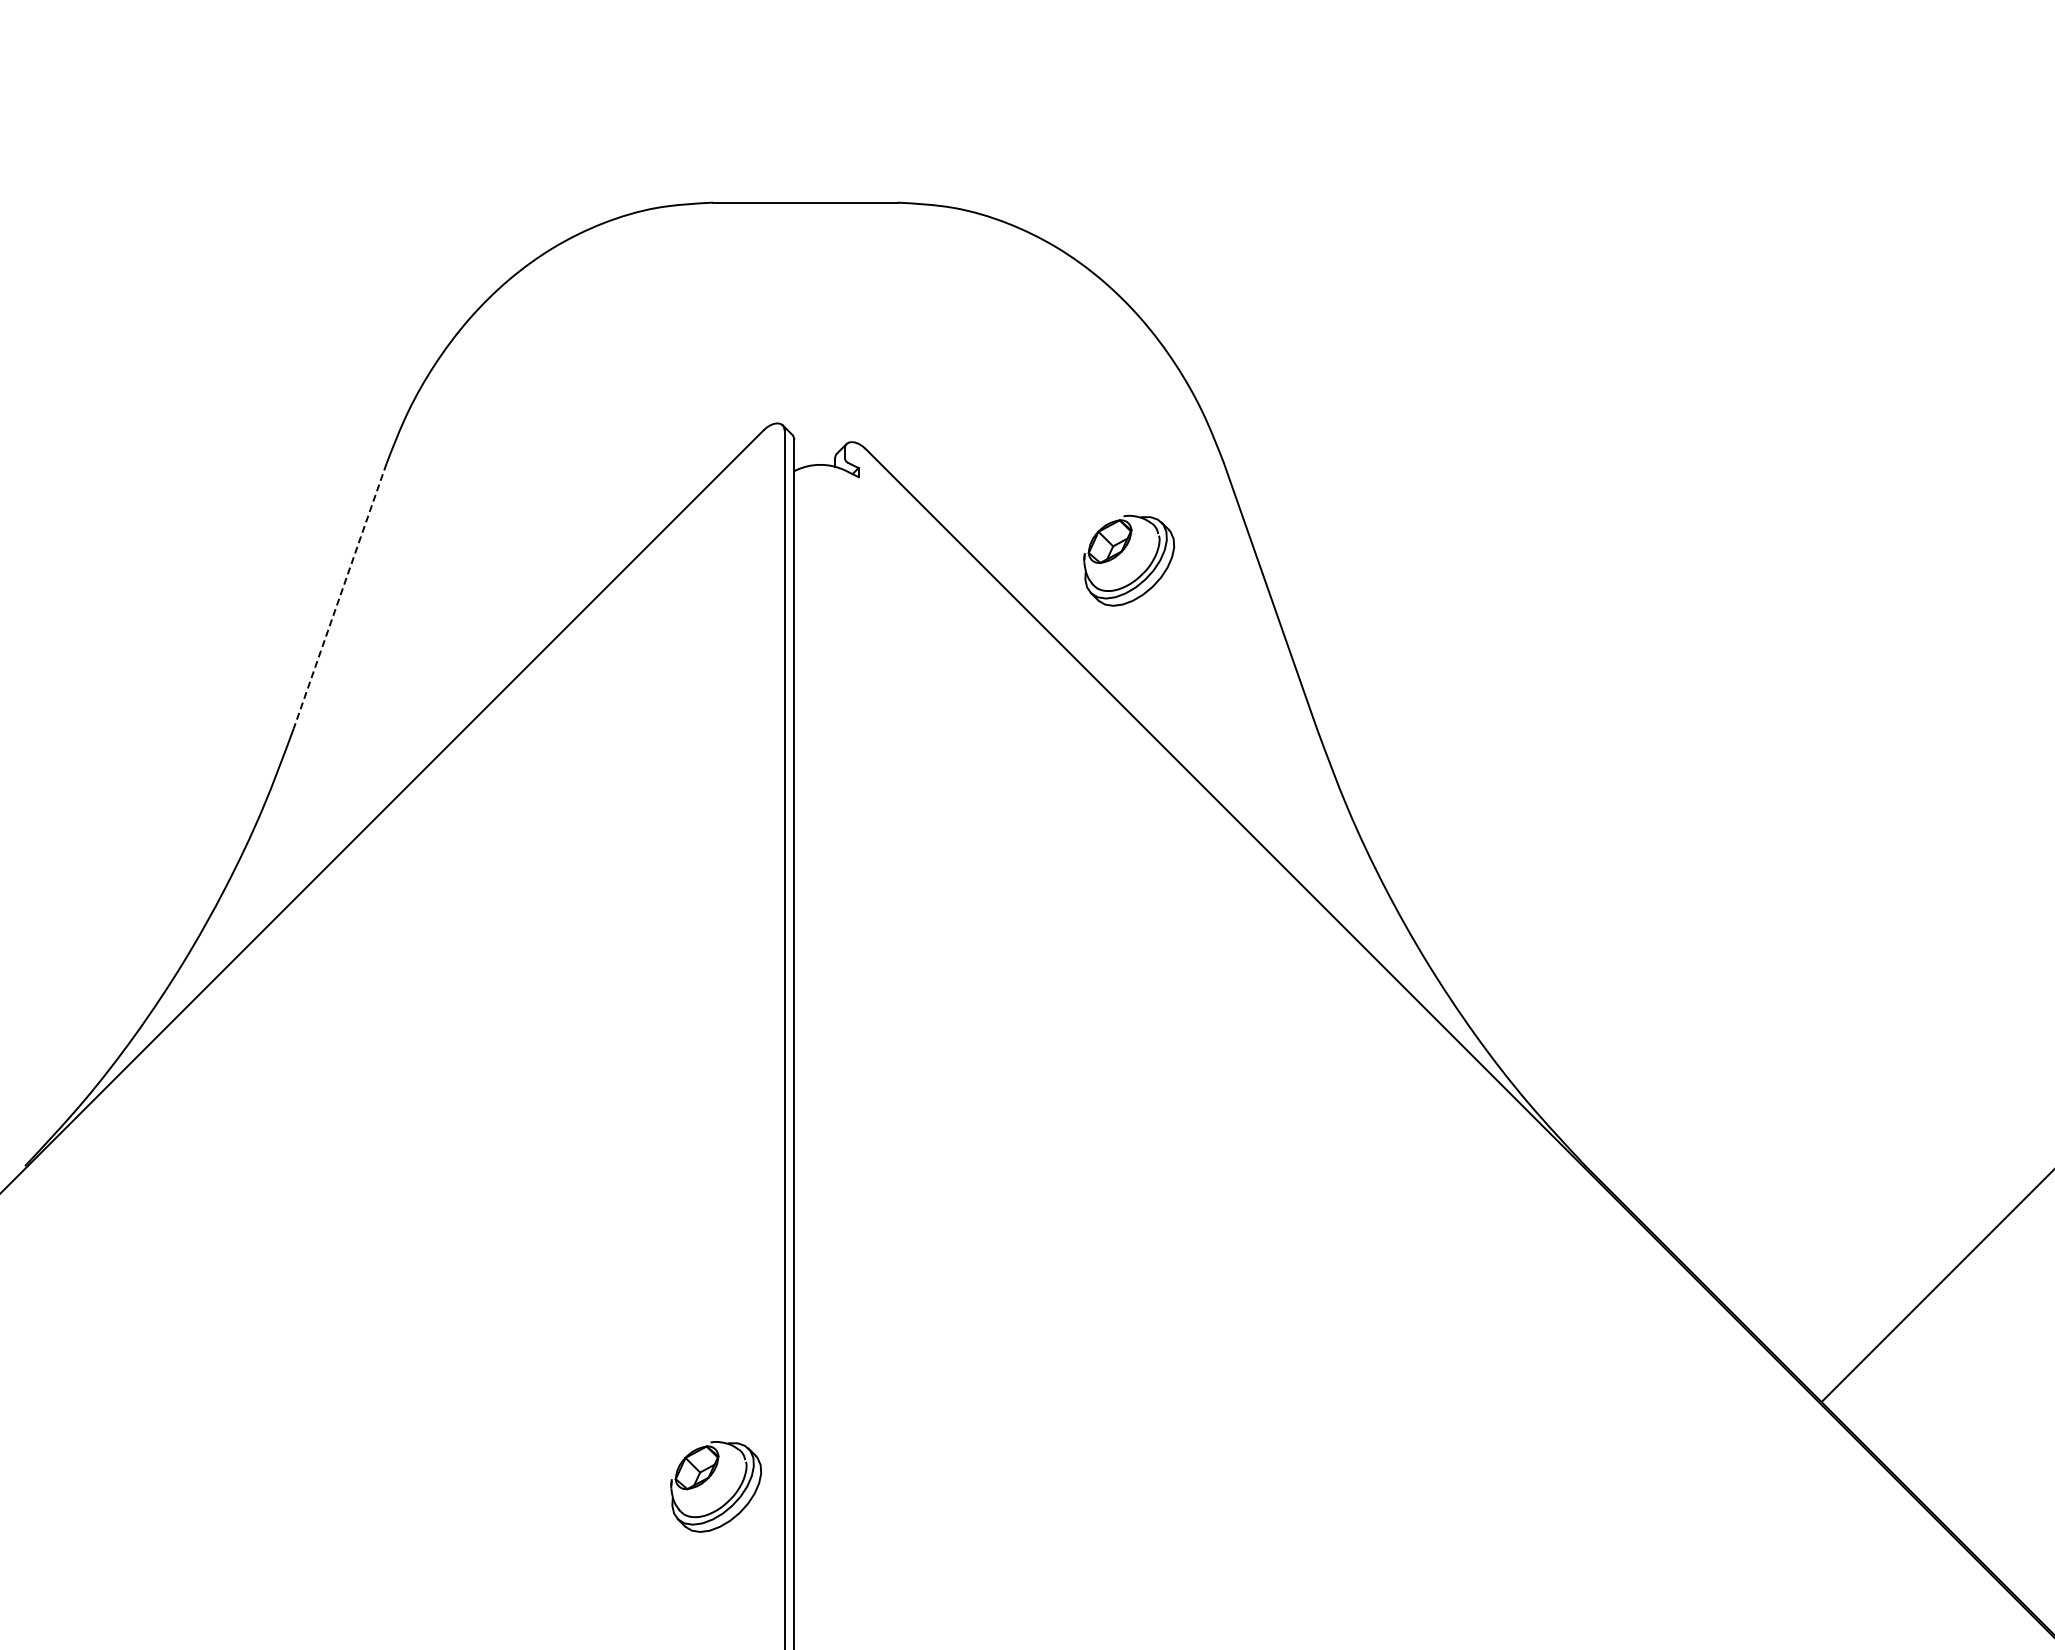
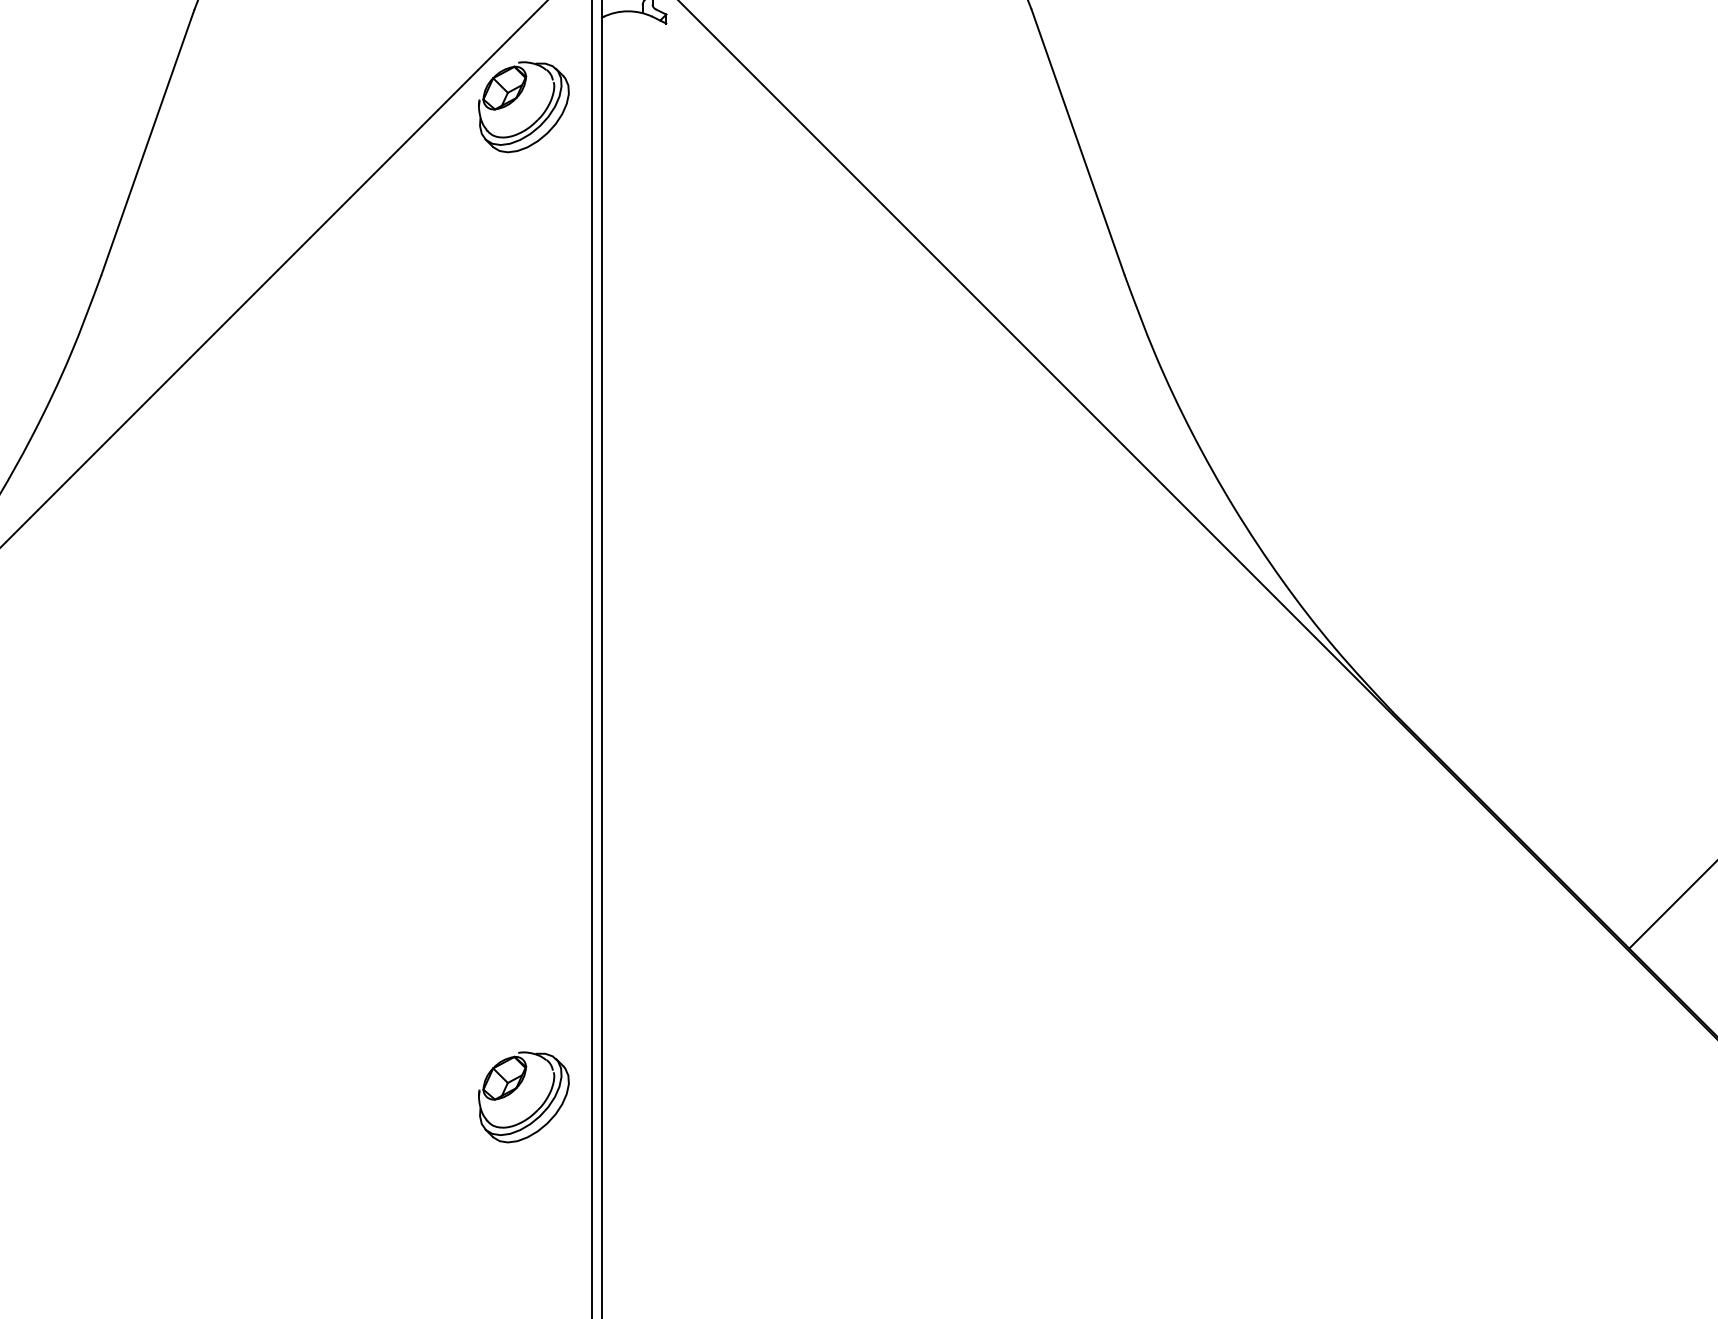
part: (1122, 552) -> (517, 98), moved
line: (340, 596) -> (148, 142), dashed -> solid
part: (709, 1478) -> (517, 1088), moved

